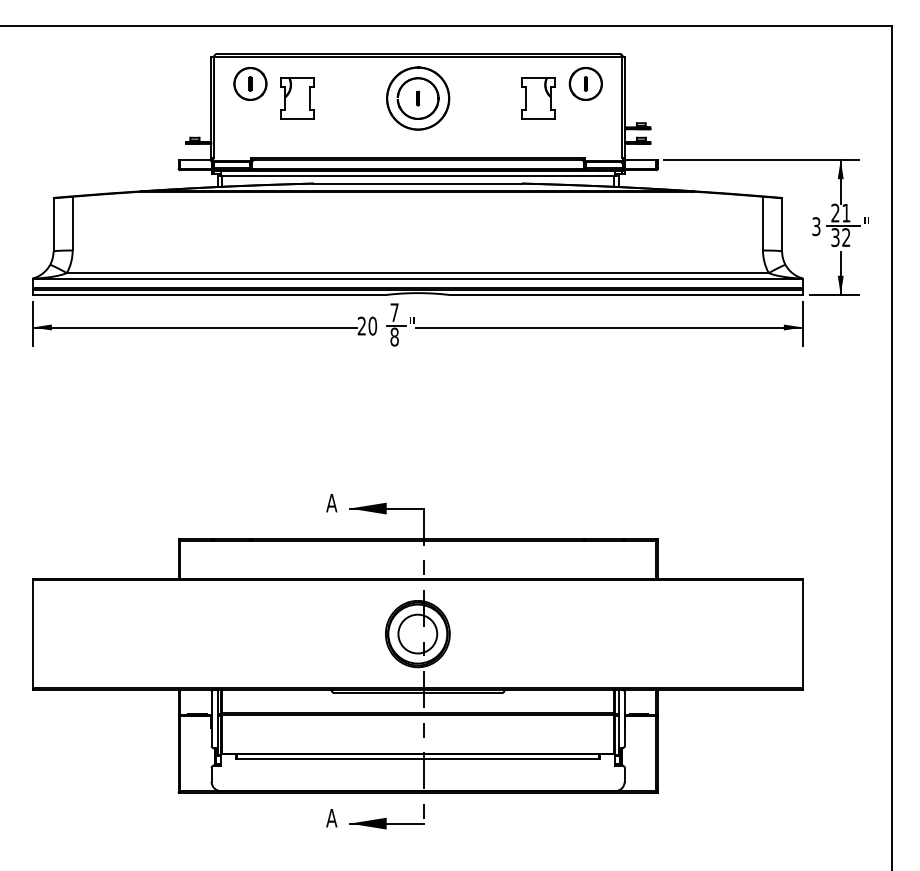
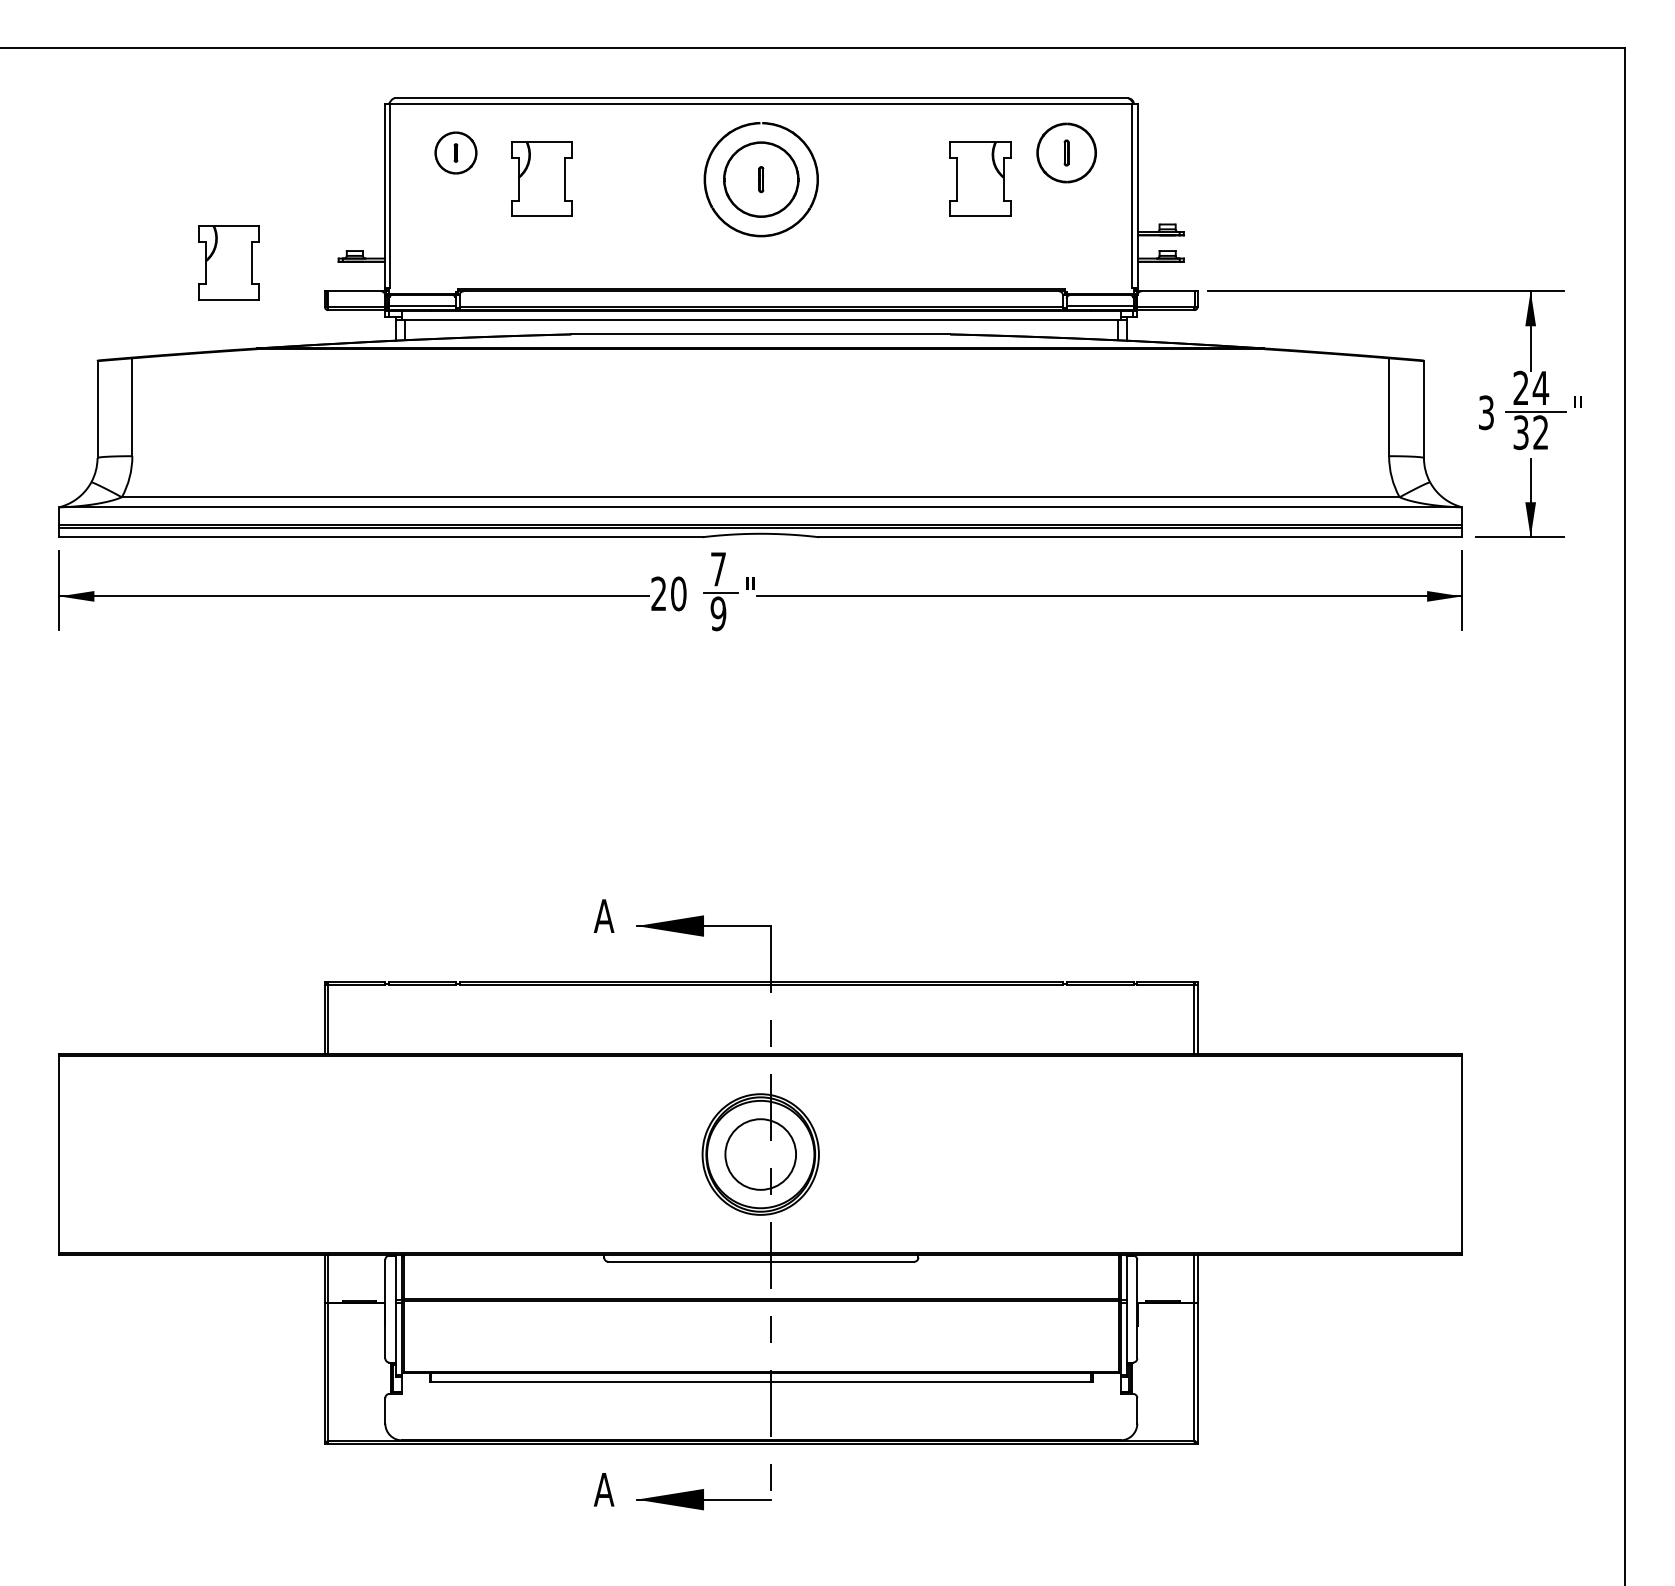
part: (250, 83) -> (456, 152), size x0.7
part: (125, 144) -> (228, 263), added
text: (845, 213) -> (1539, 388), 21 -> 24
text: (394, 336) -> (718, 612), 8 -> 9

